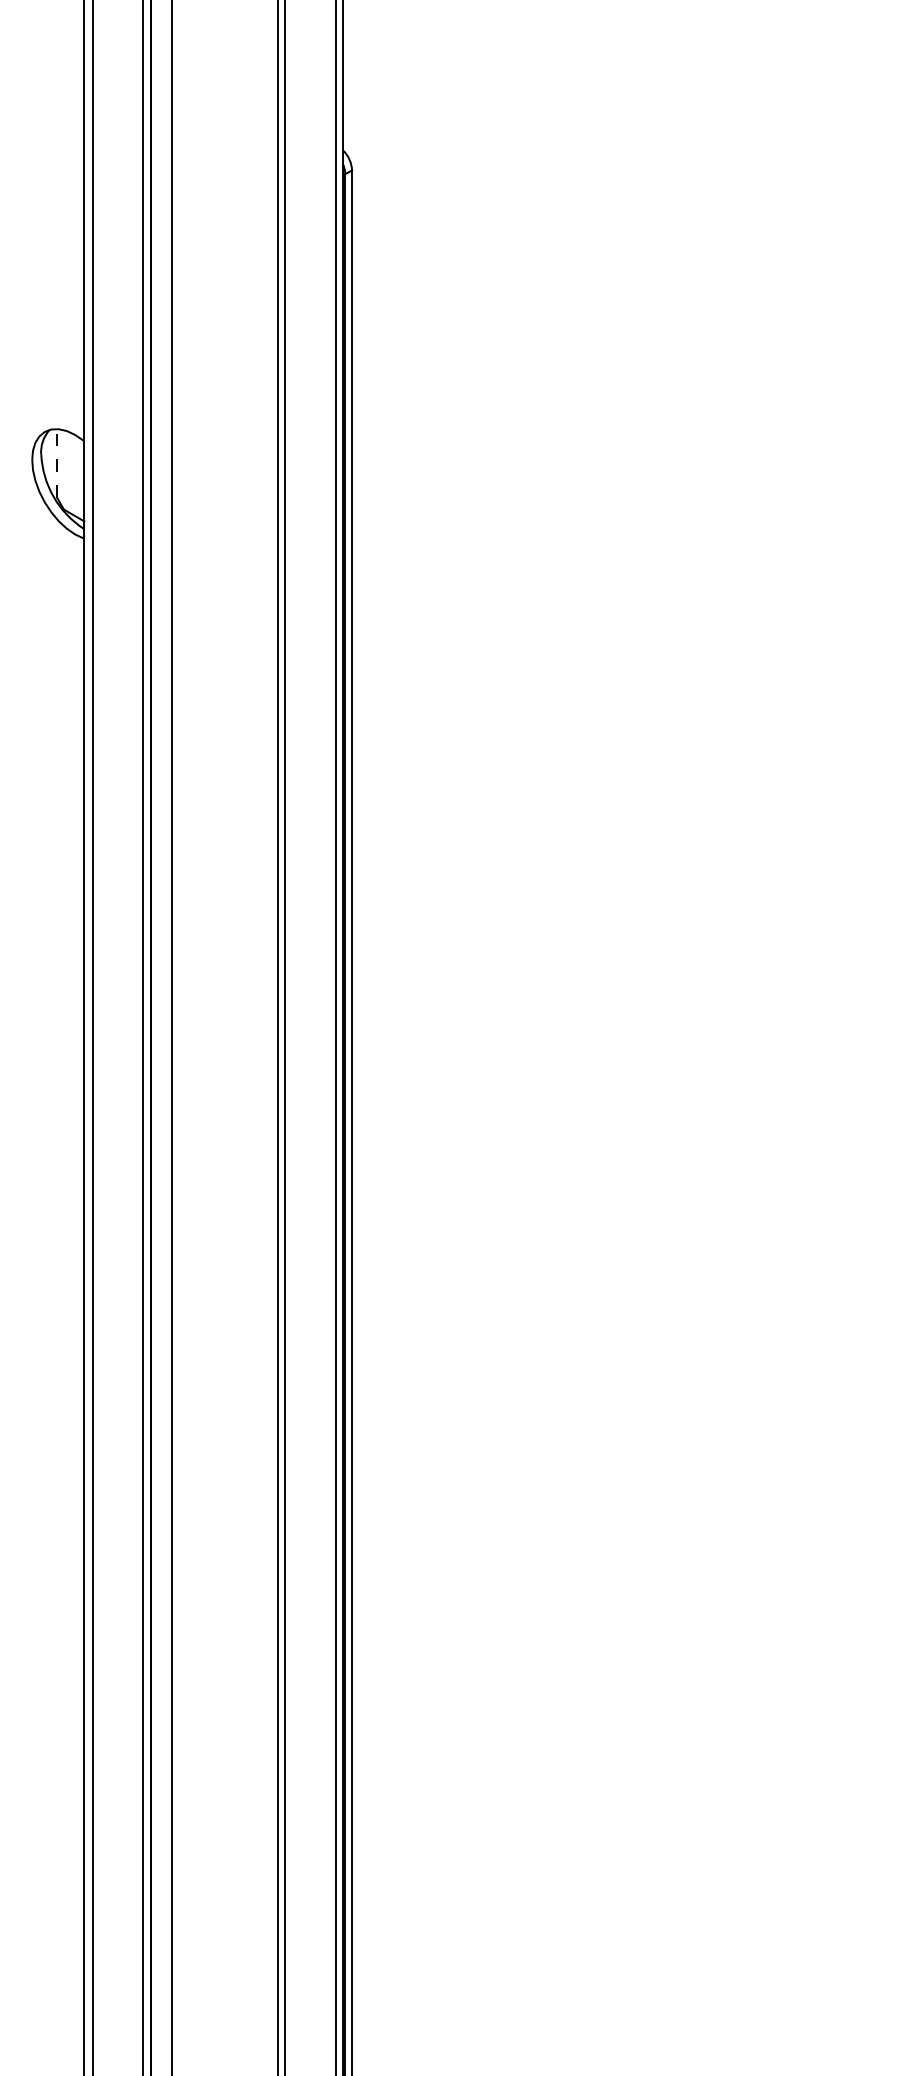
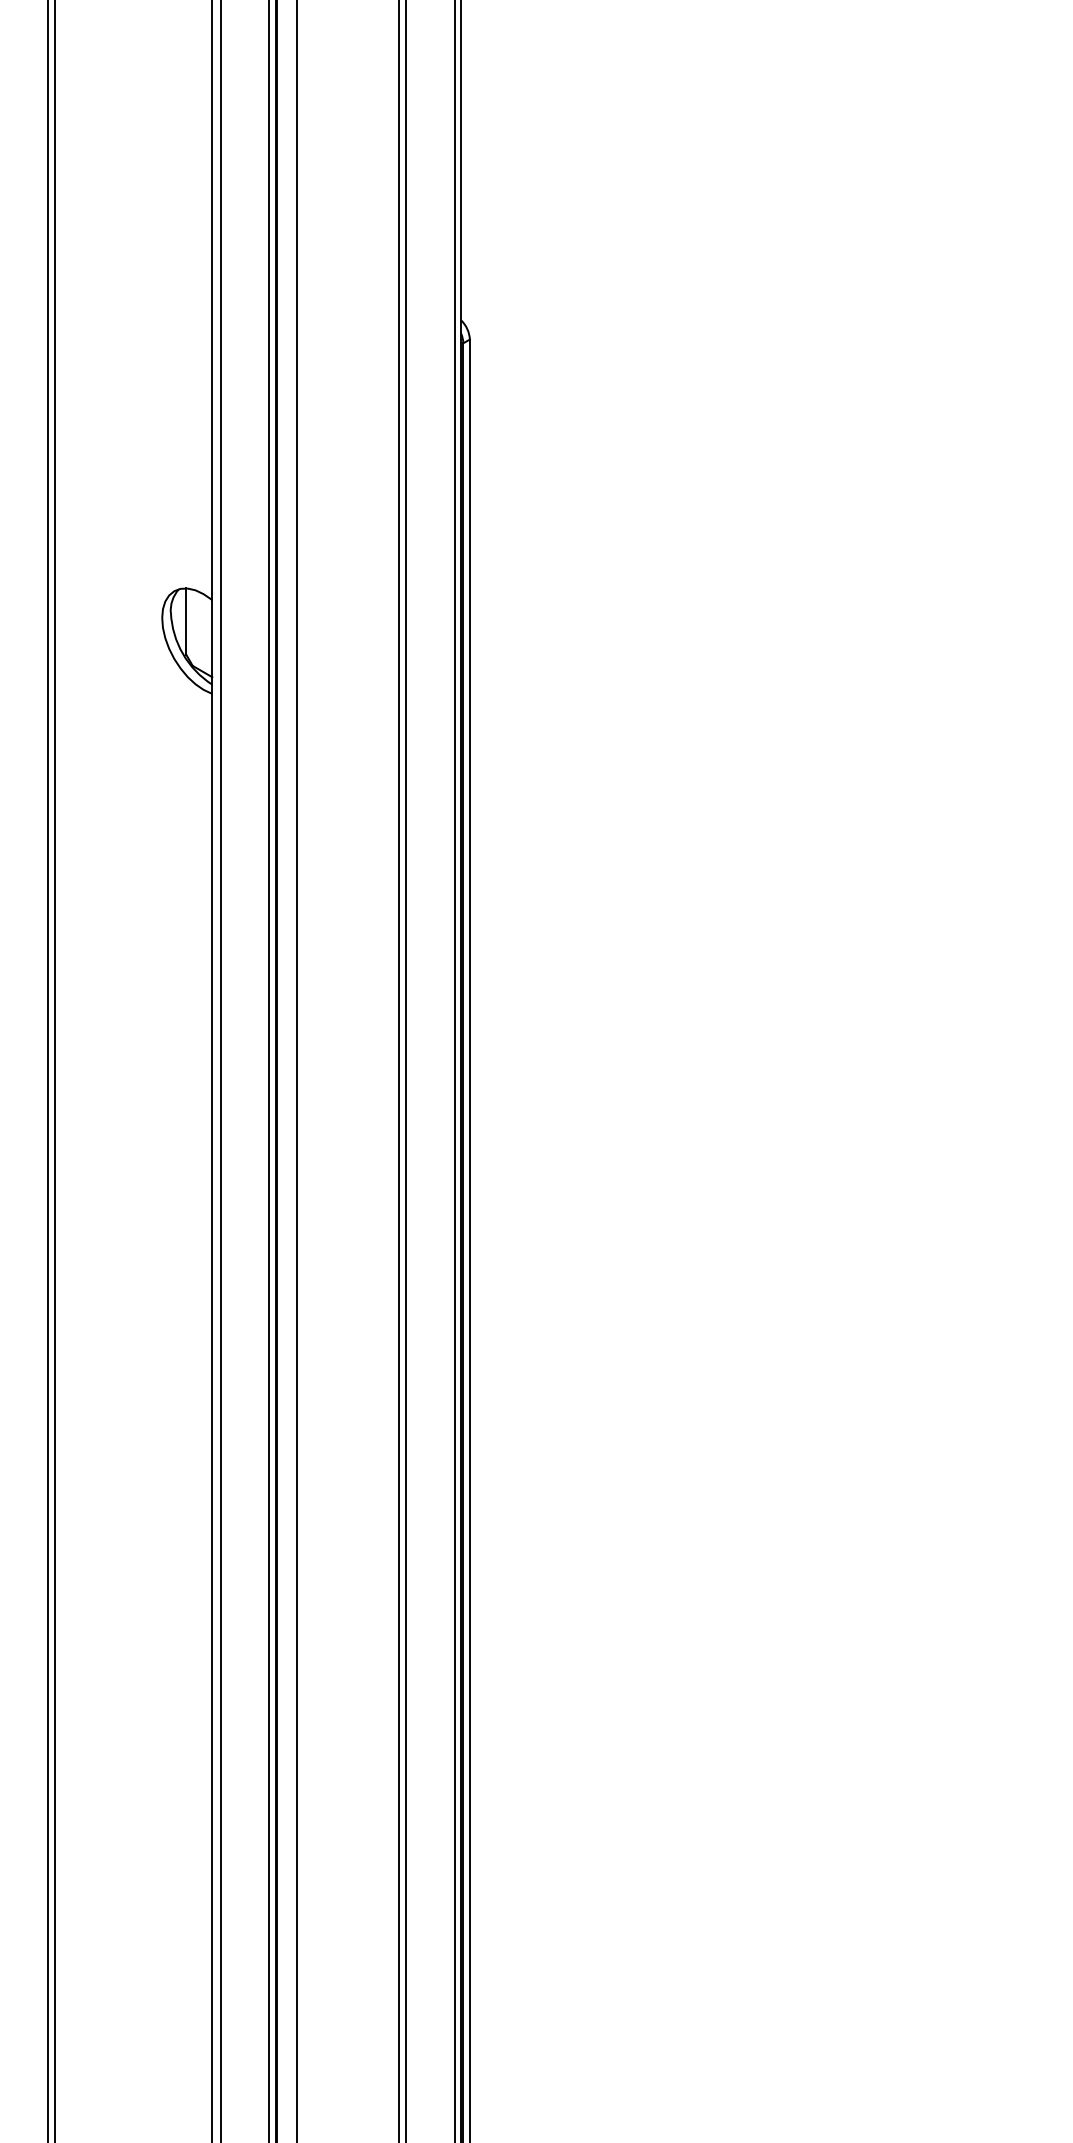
line: (57, 463) -> (186, 621), dashed -> solid

